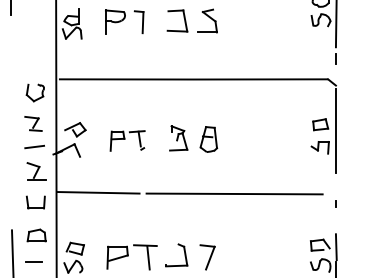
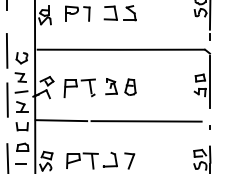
line: (10, 80) -> (6, 50), added
part: (127, 139) -> (79, 87), size x1.43
line: (12, 158) -> (7, 99), added

